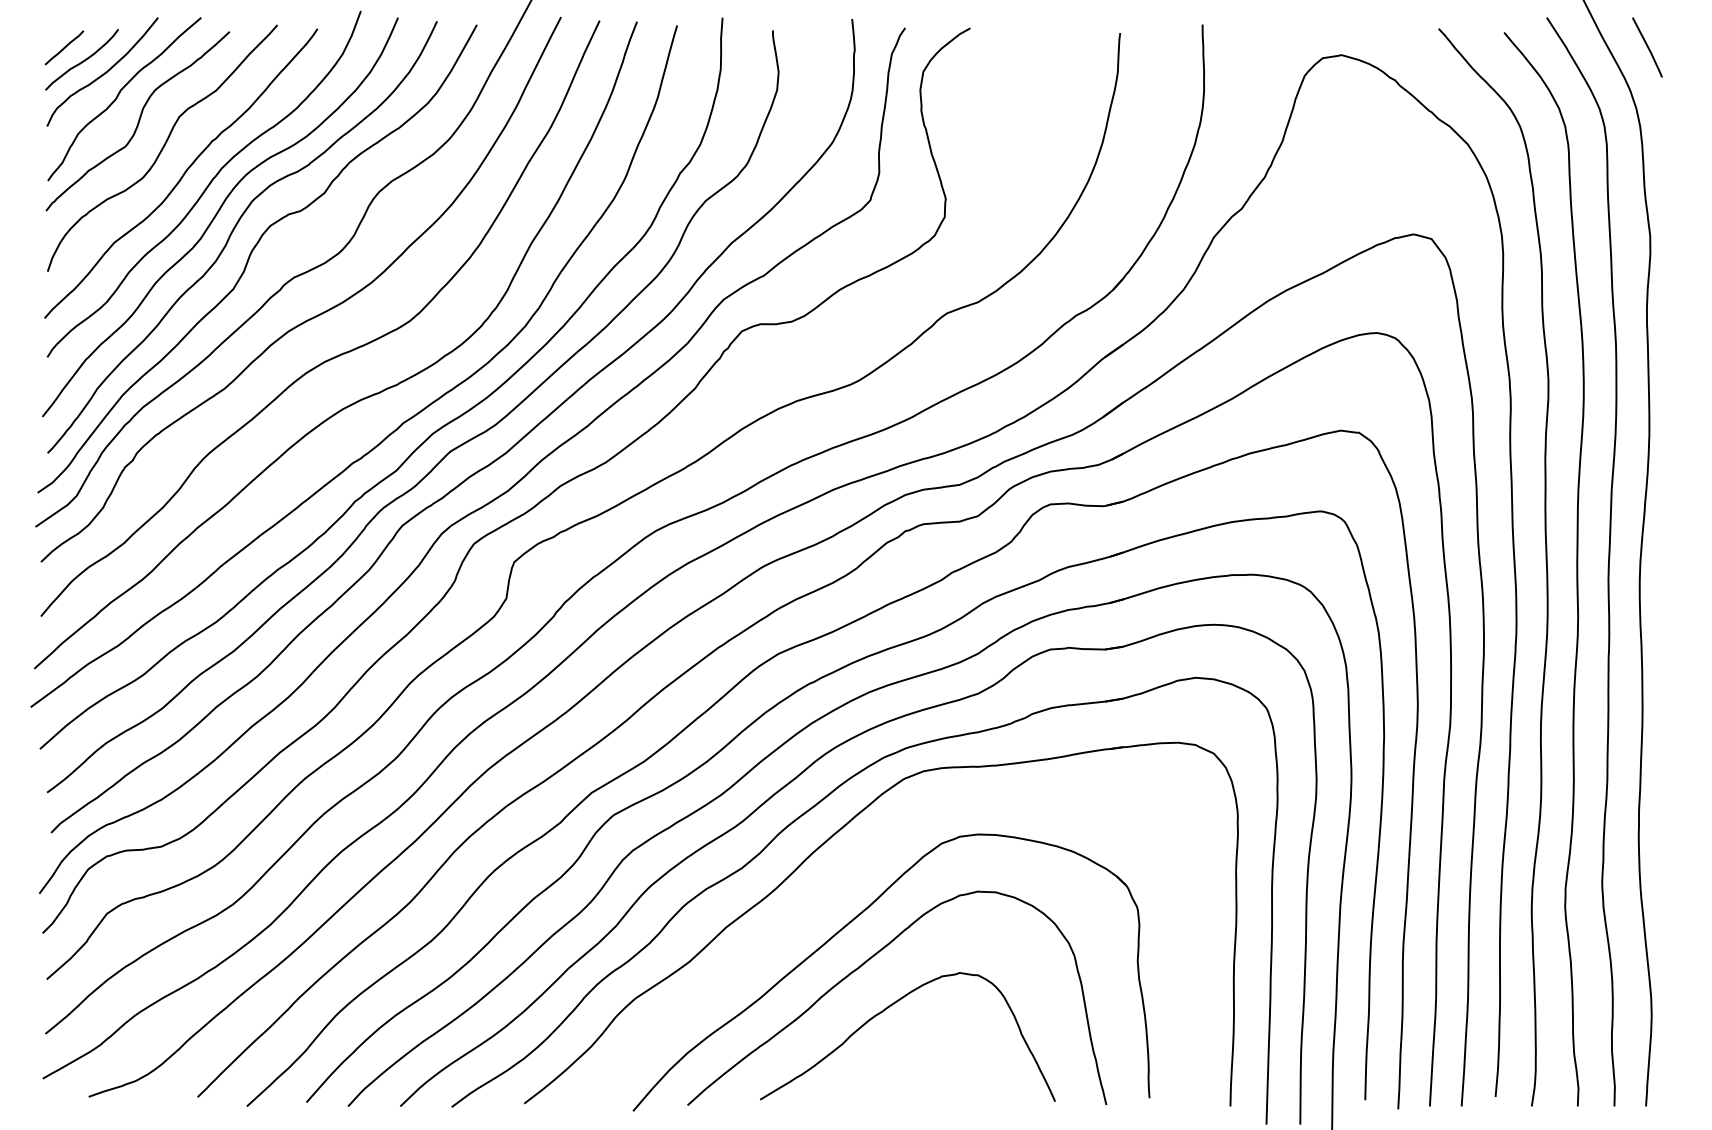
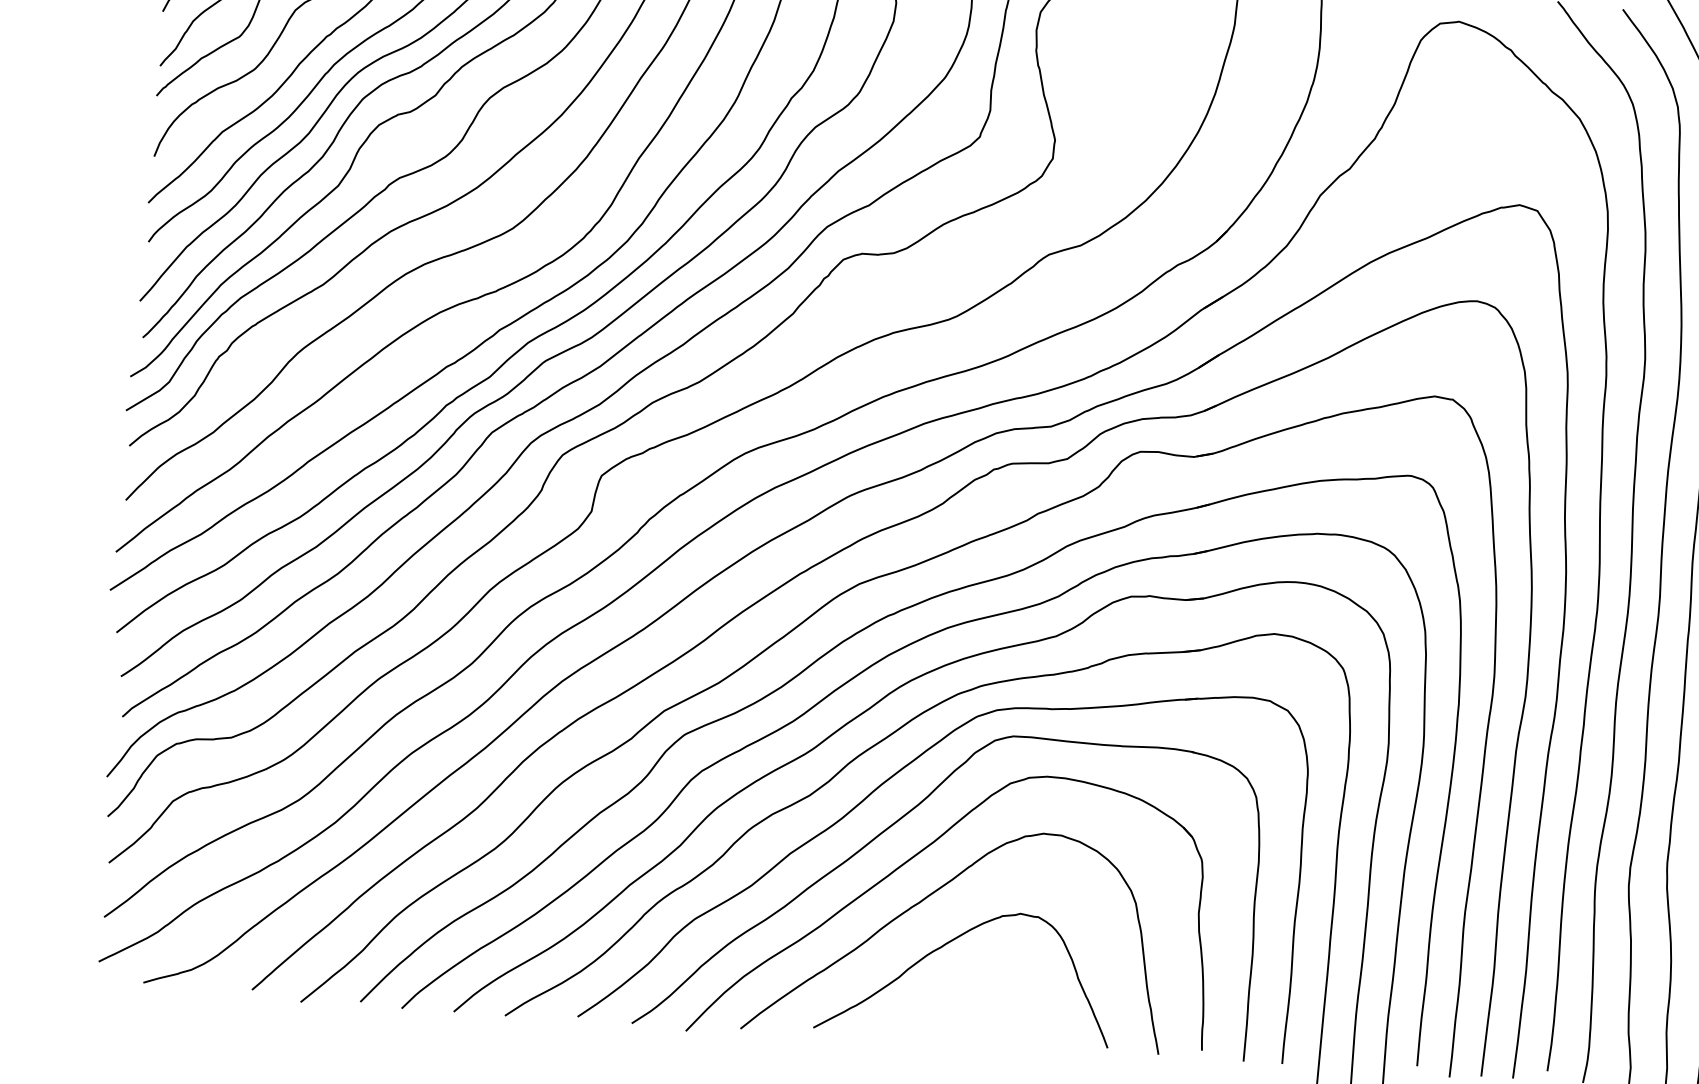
part: (830, 890) -> (896, 823), added

